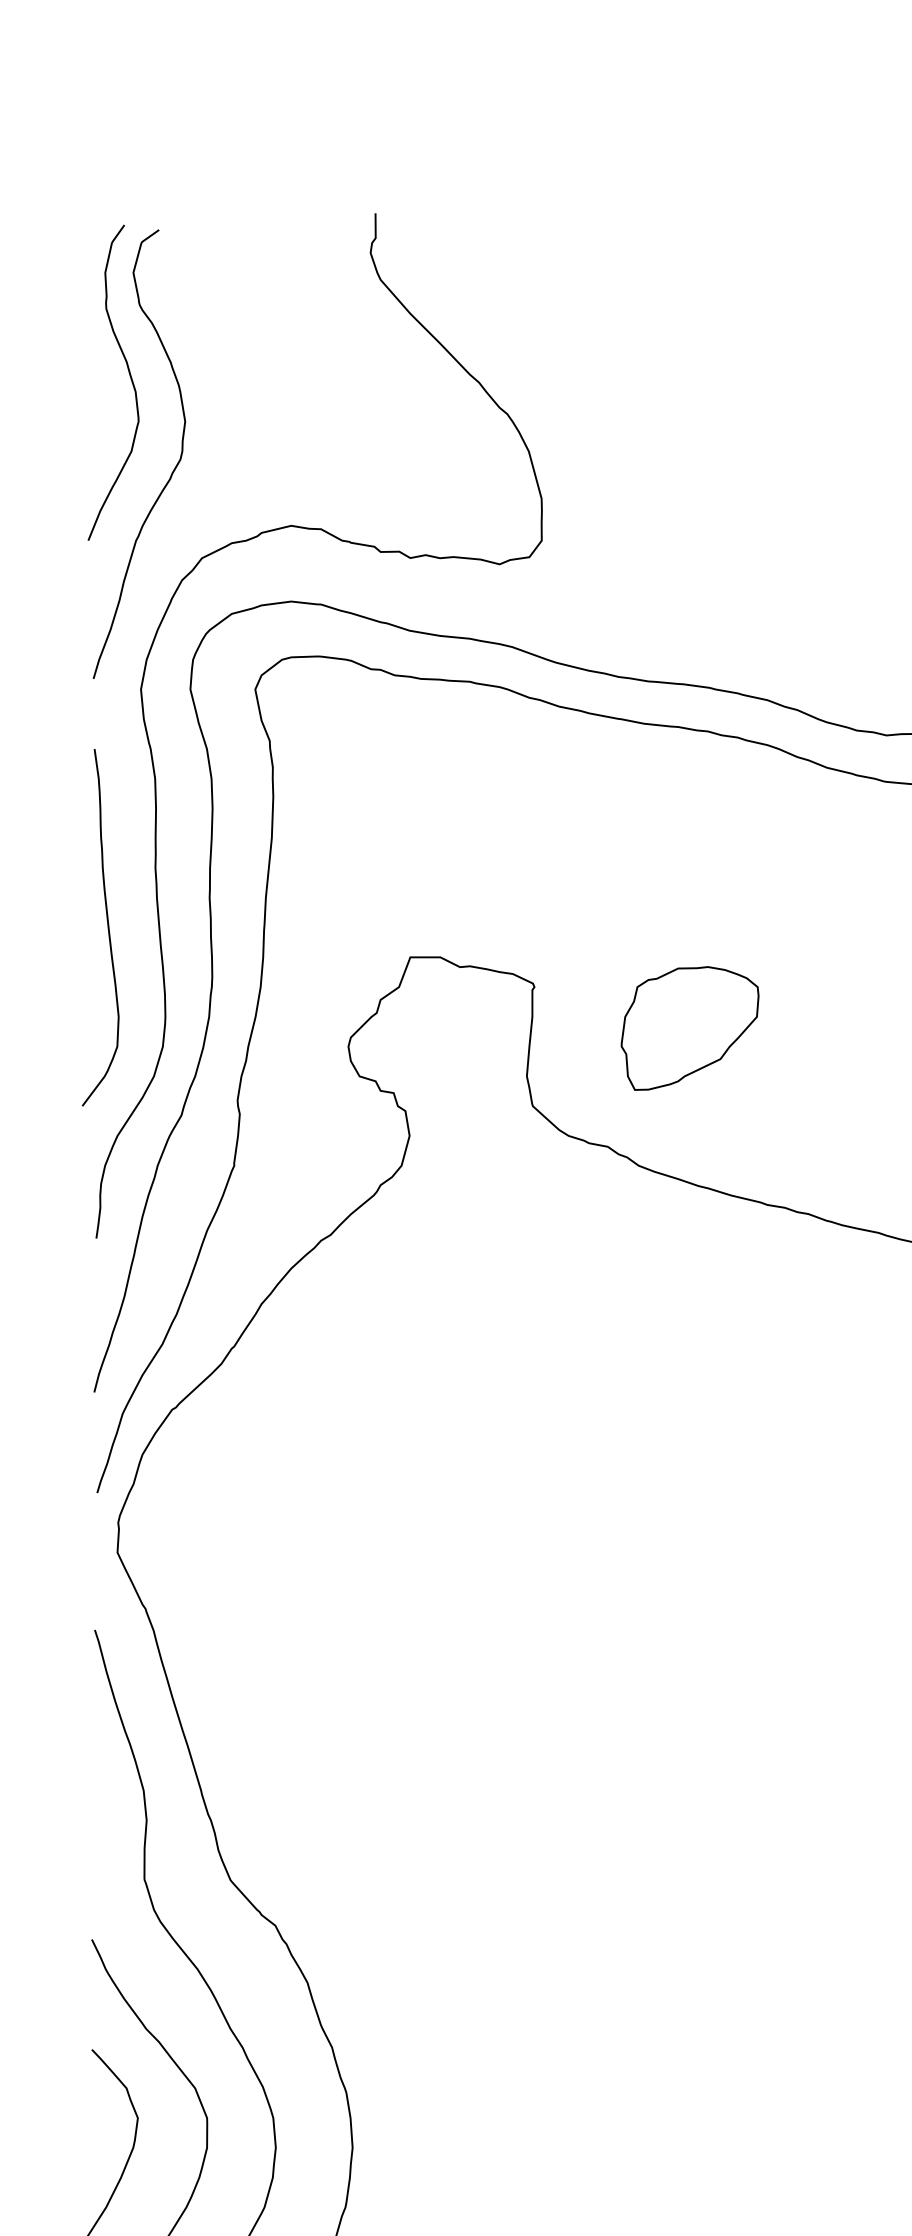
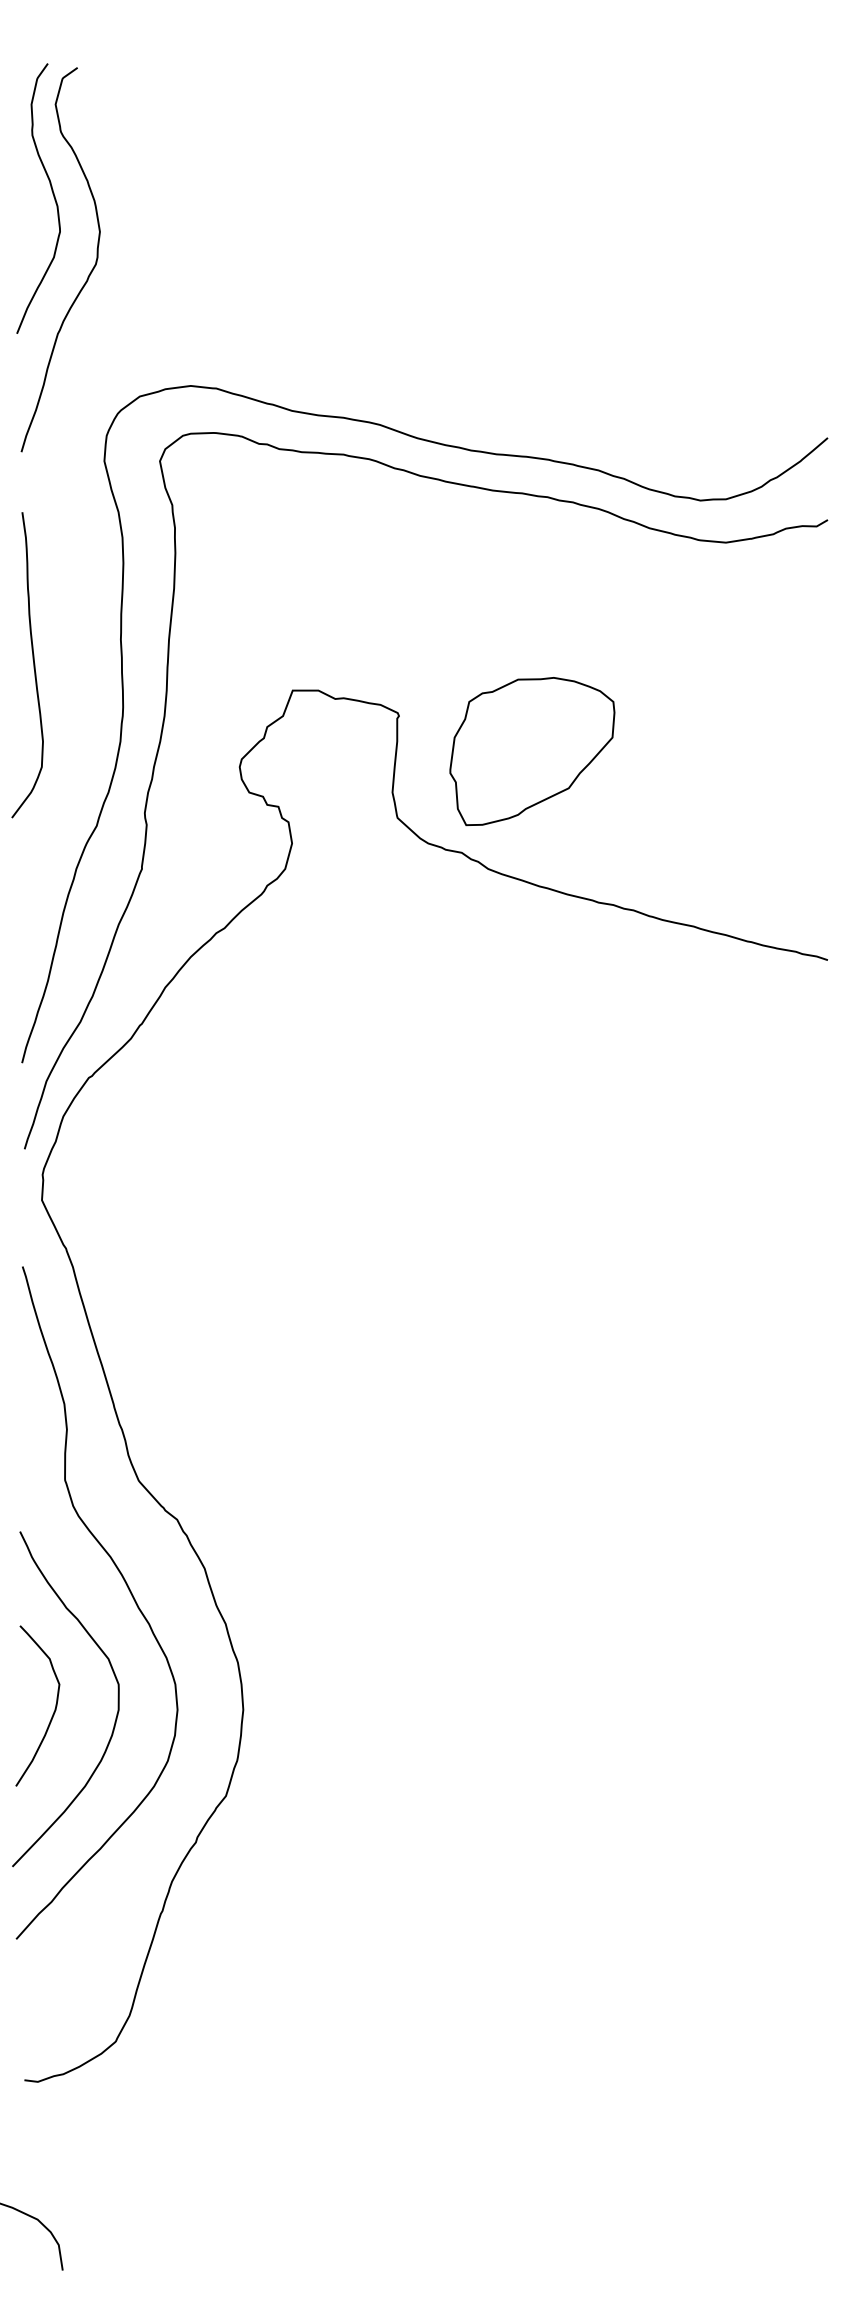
curve: (153, 755) -> (72, 517), removed
part: (689, 1028) -> (531, 751), size x1.4

